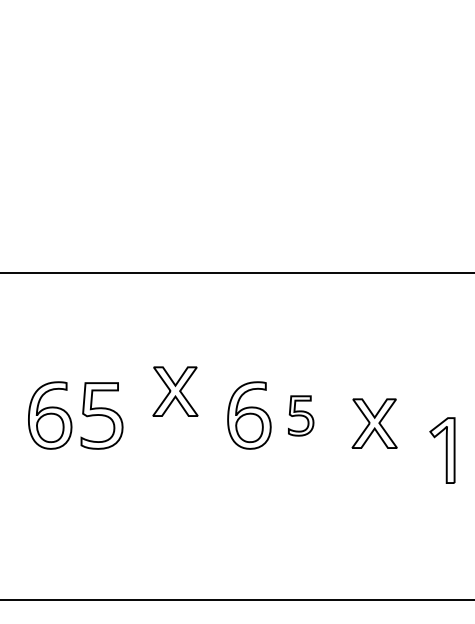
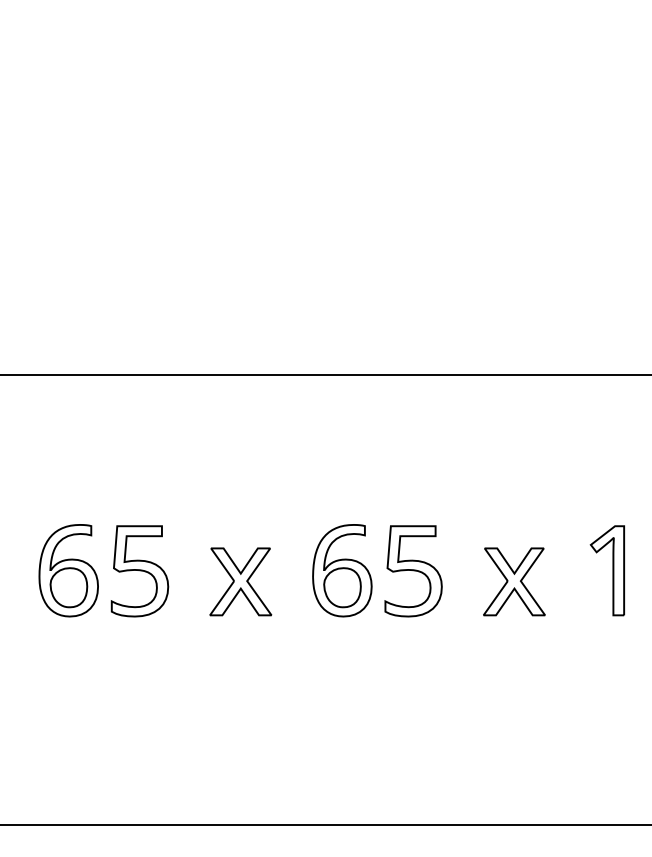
part: (175, 391) -> (240, 581), moved
part: (300, 415) -> (412, 570), size x1.67
part: (442, 450) -> (607, 570), moved

